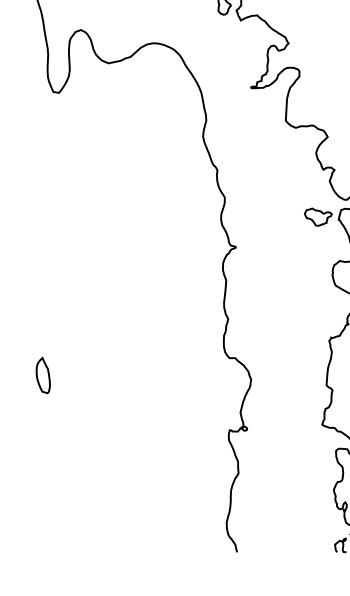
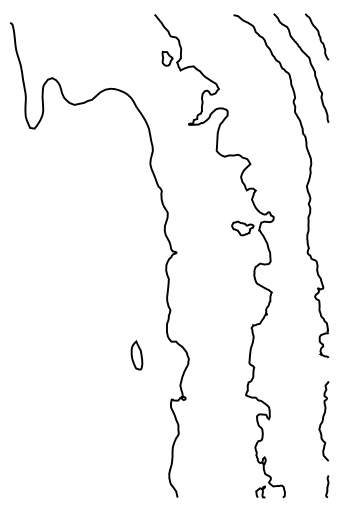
part: (42, 375) -> (136, 355), moved

